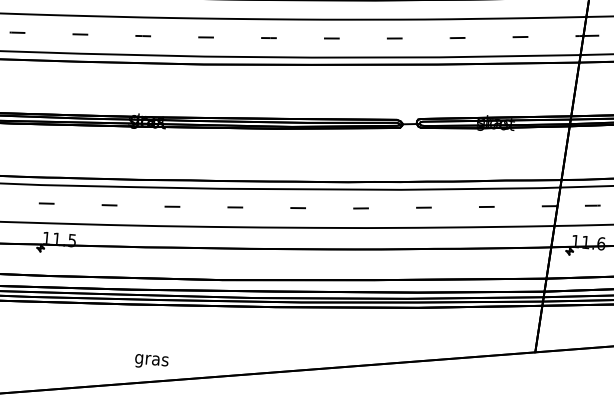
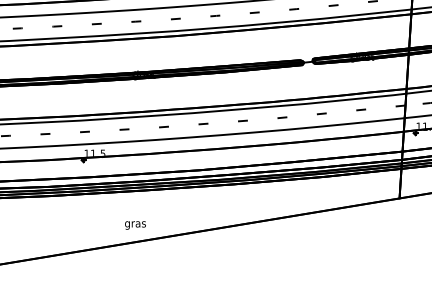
text: (151, 361) -> (135, 225), moved

